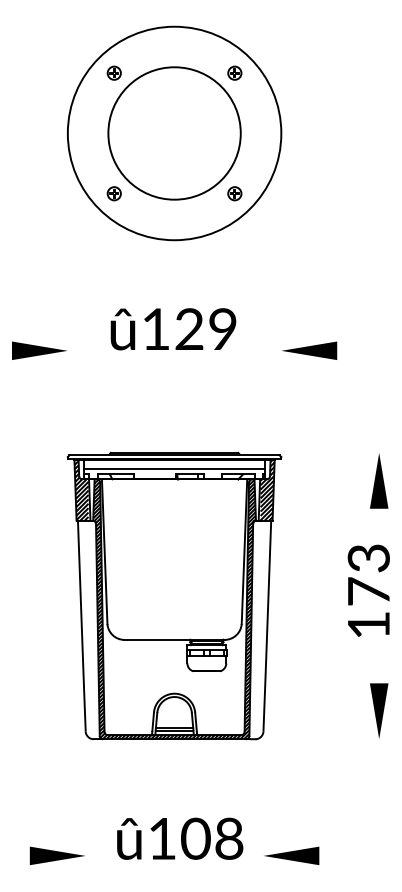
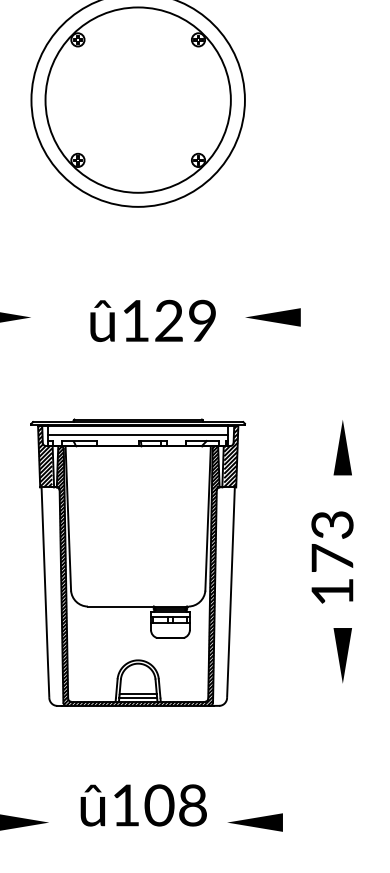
circle: (174, 133) -> (138, 100), size x1.4
text: (173, 329) -> (153, 321), moved
part: (379, 710) -> (343, 655), moved

